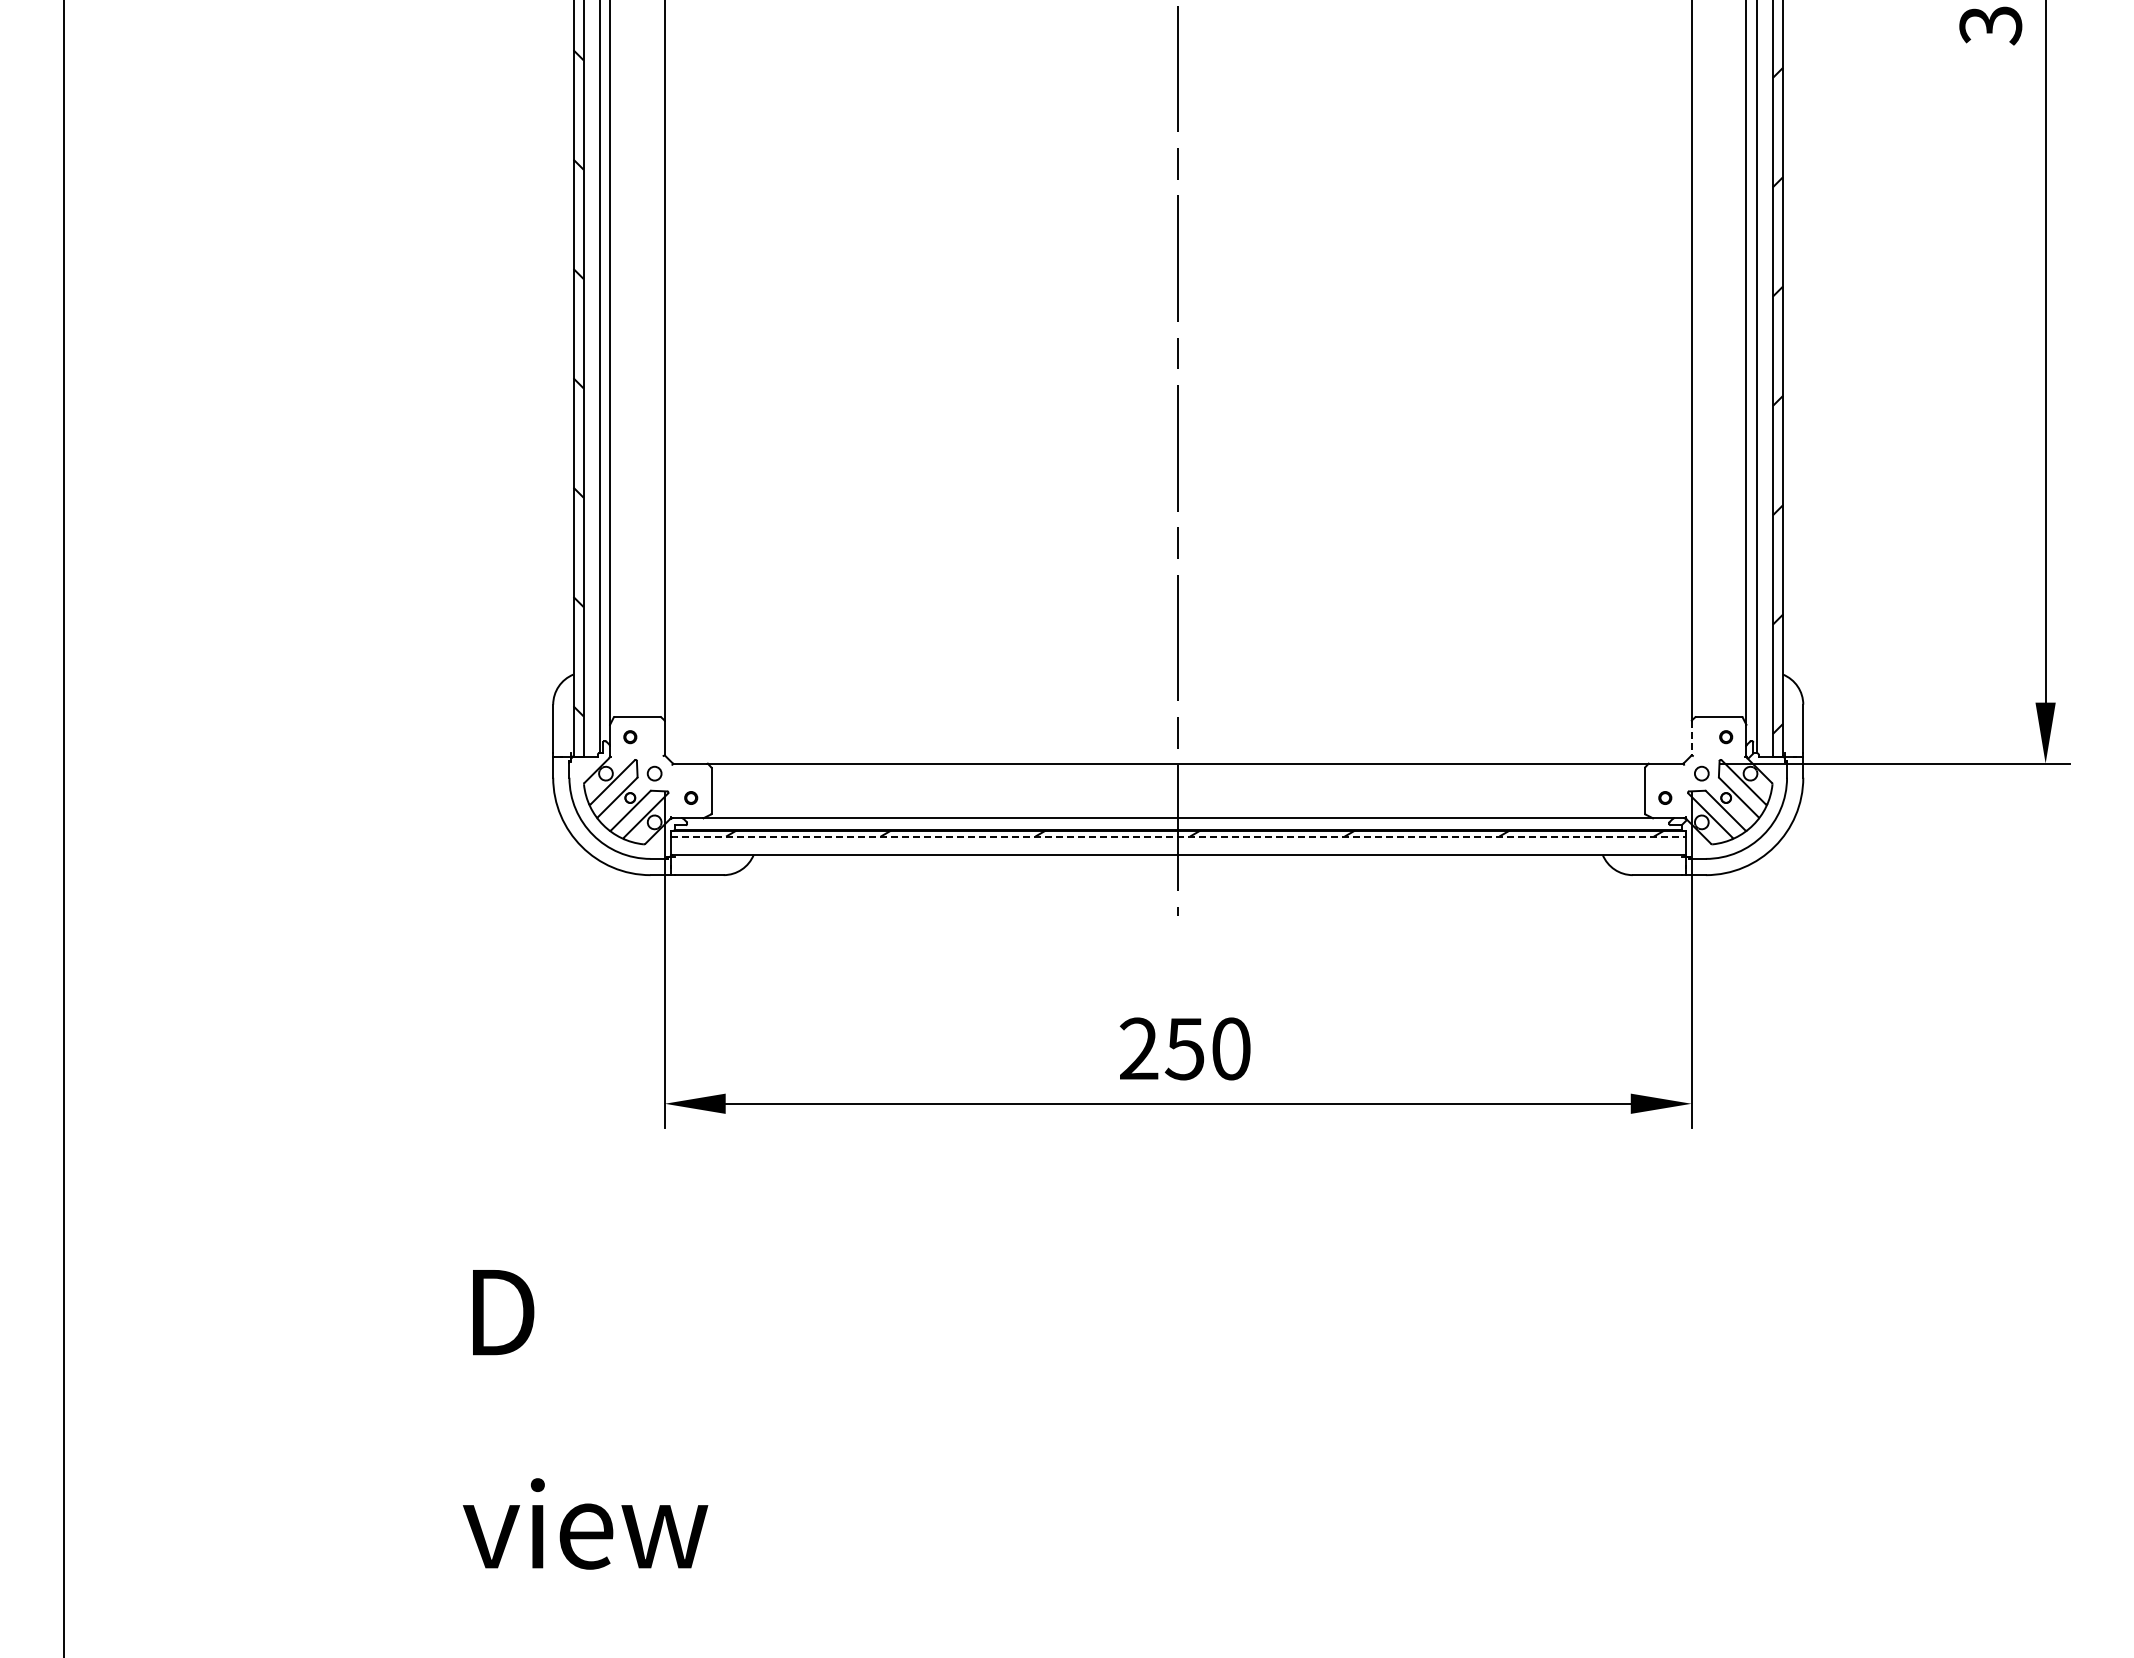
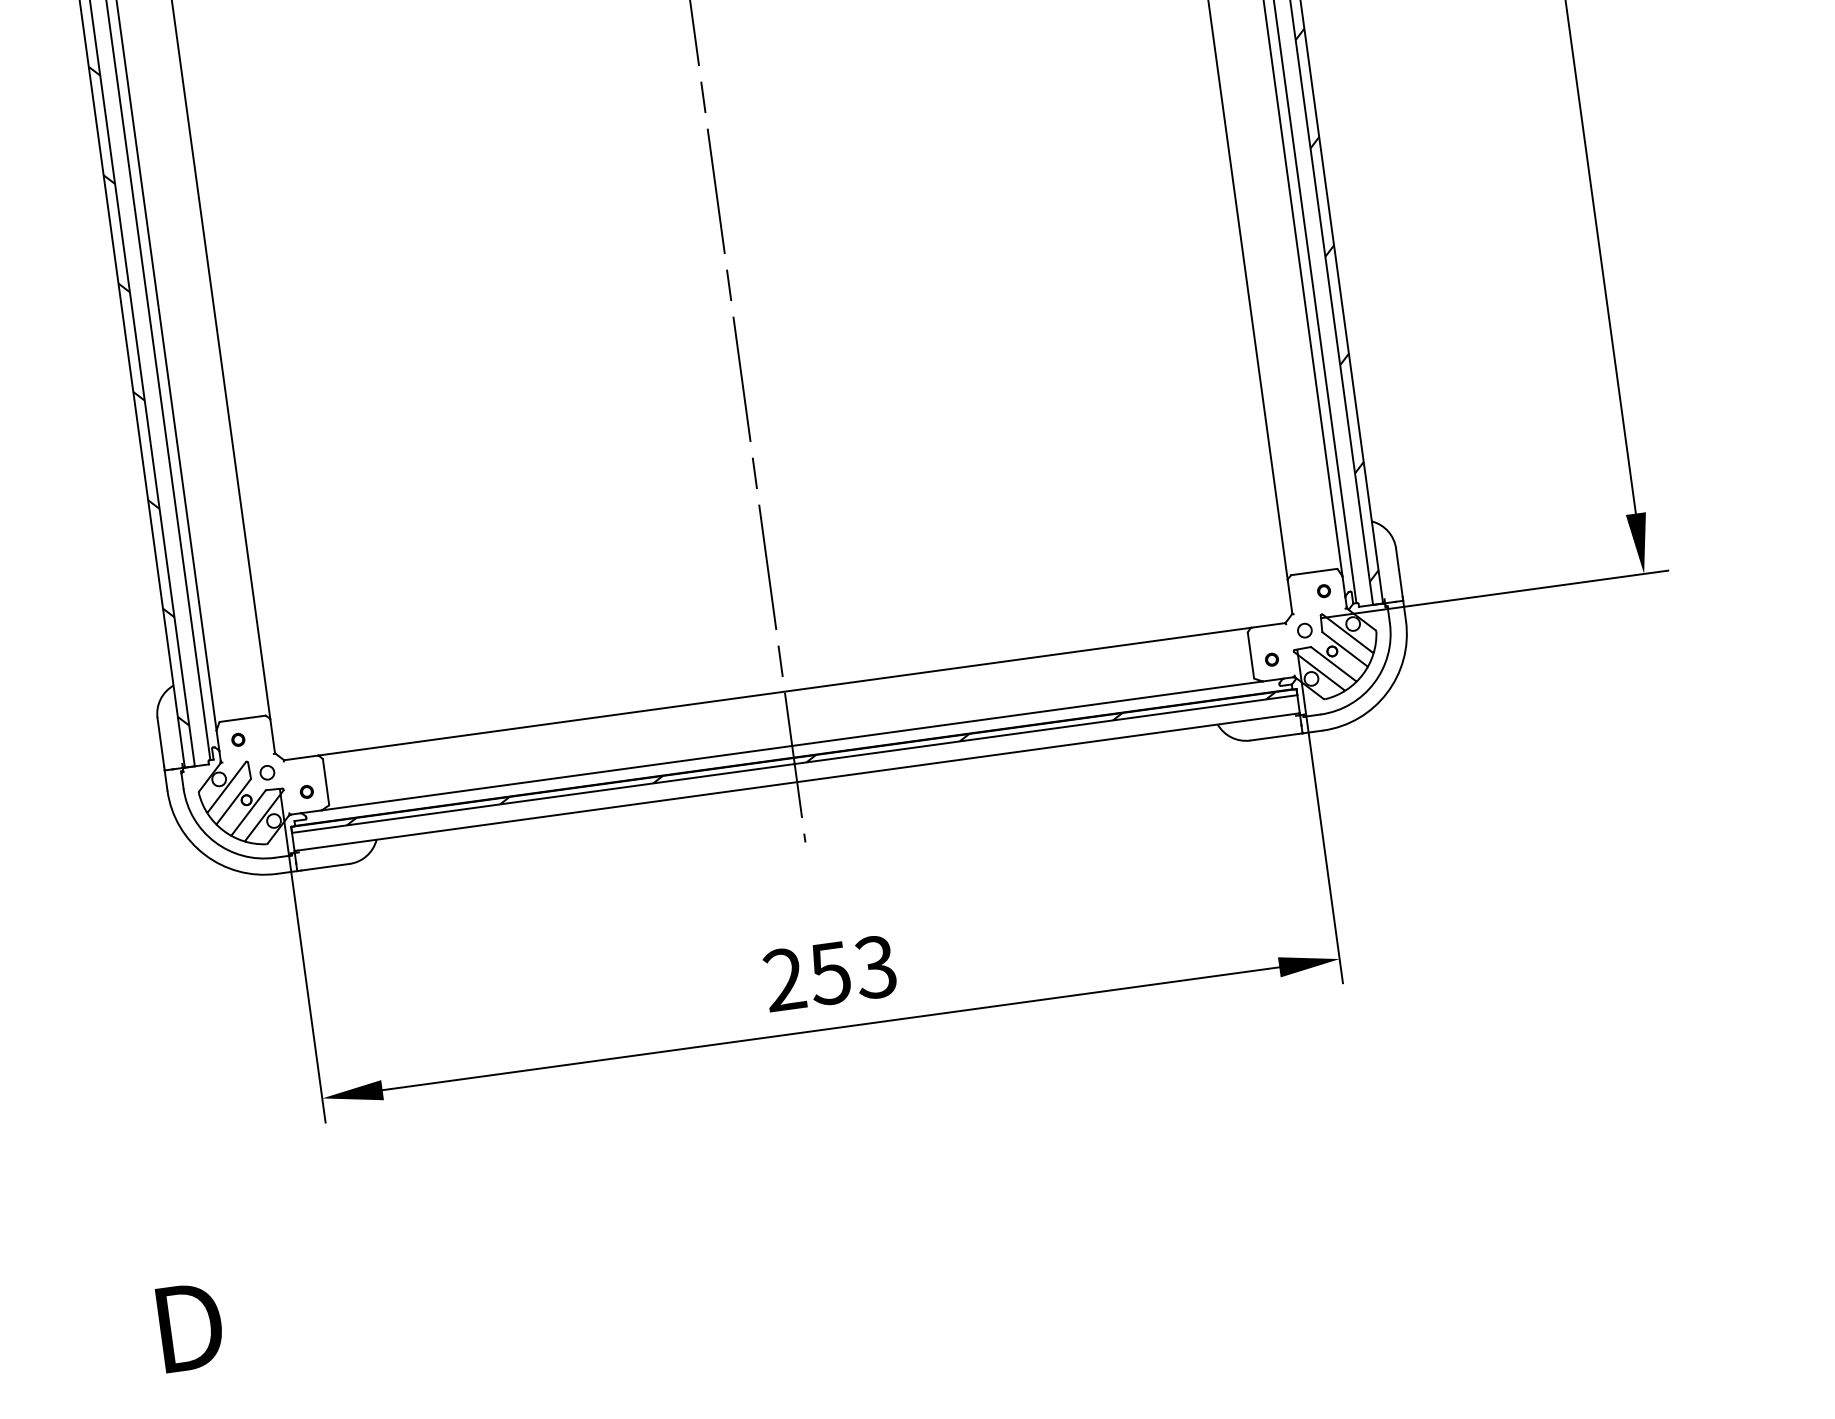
line: (1691, 738) -> (1289, 597), dashed -> solid
line: (1178, 836) -> (794, 763), dashed -> solid
text: (1230, 1048) -> (875, 966), 250 -> 253

